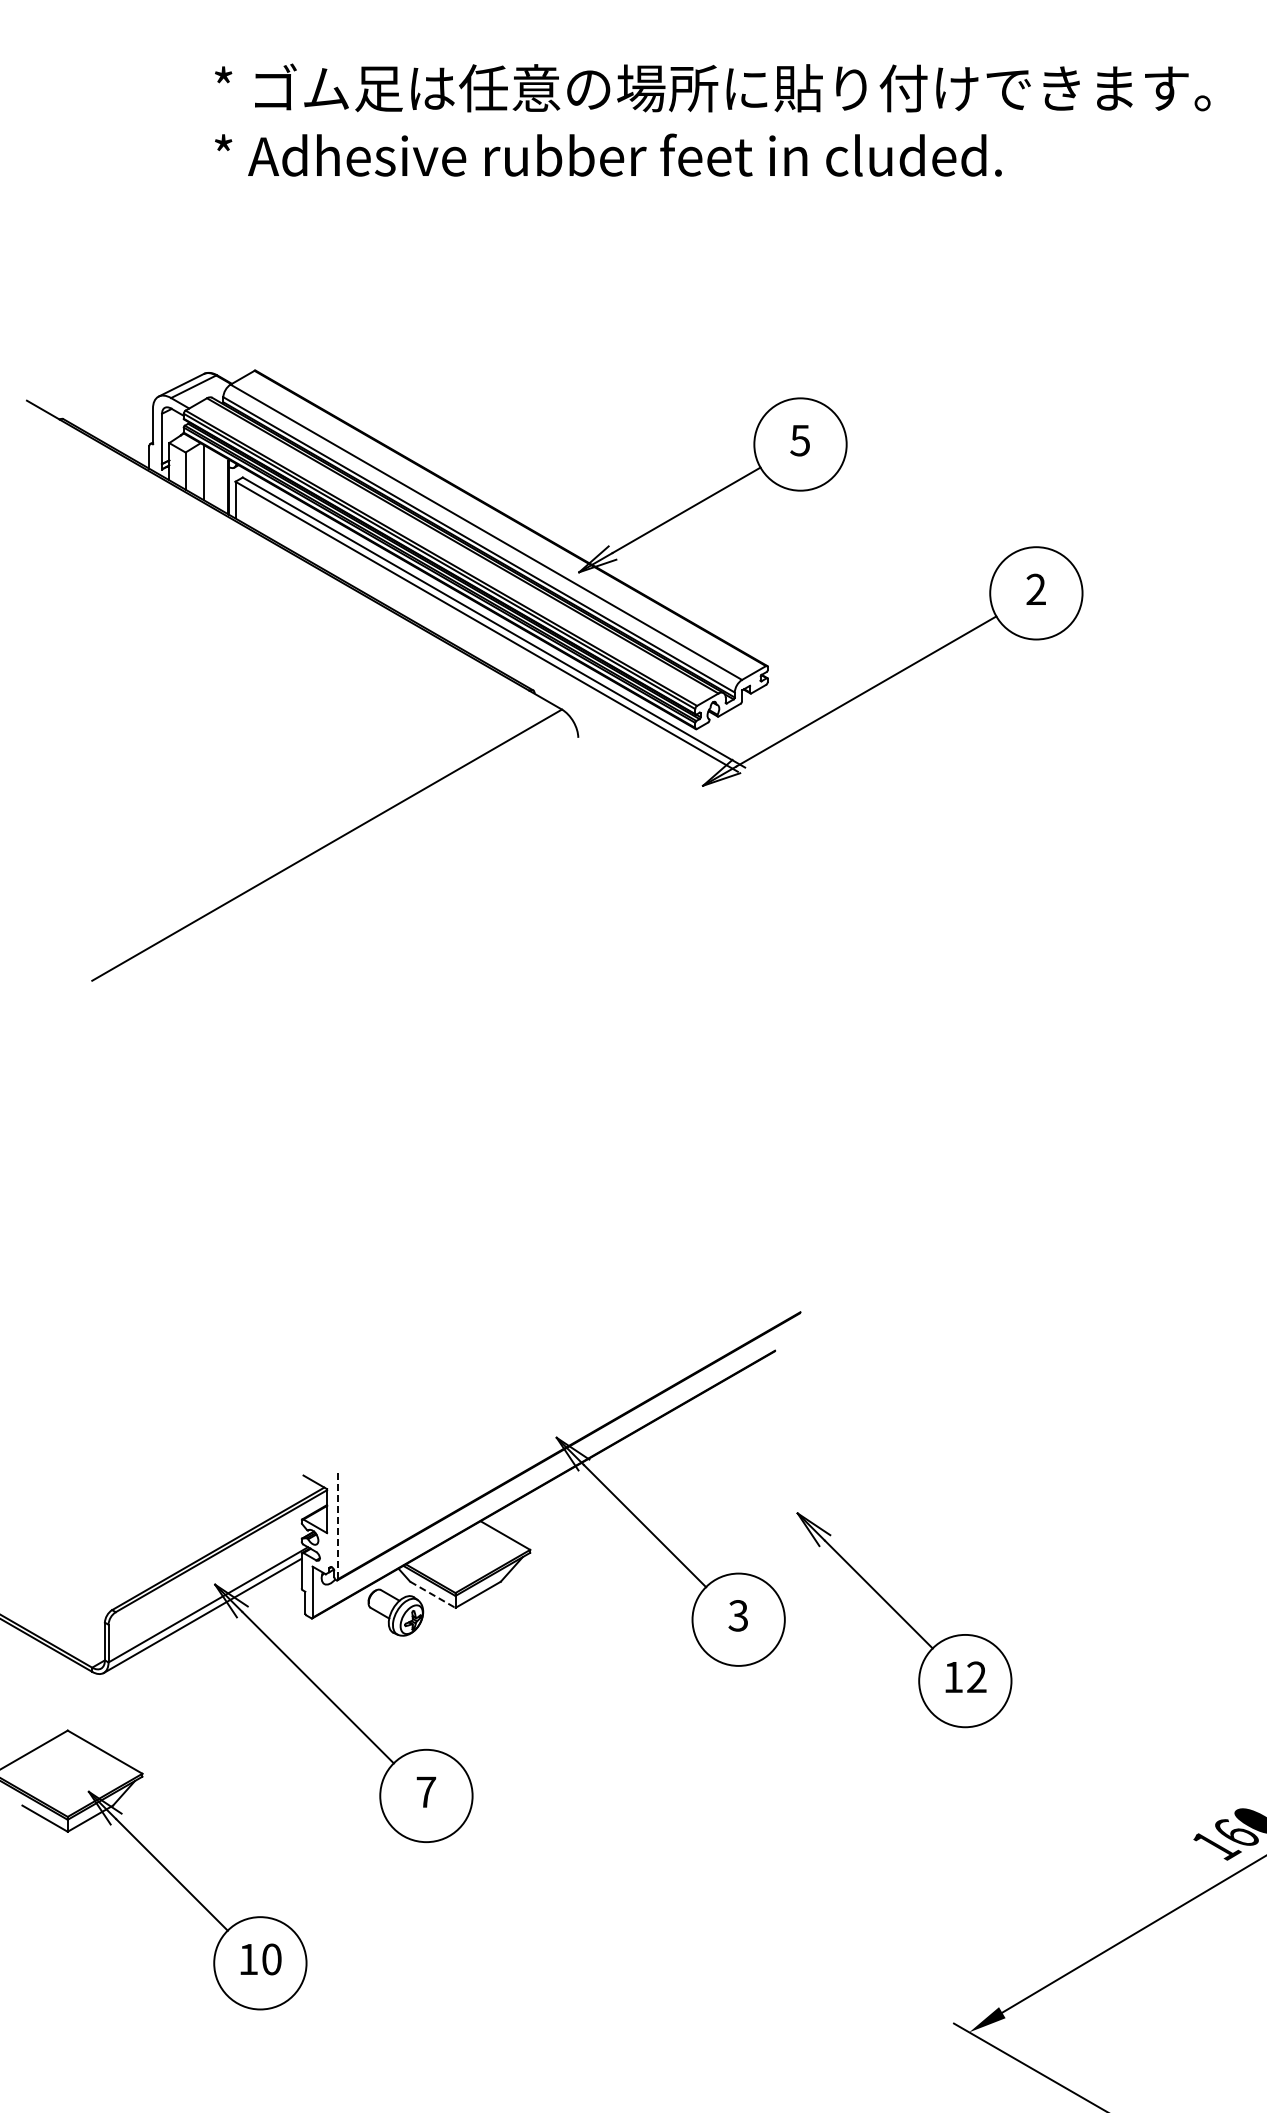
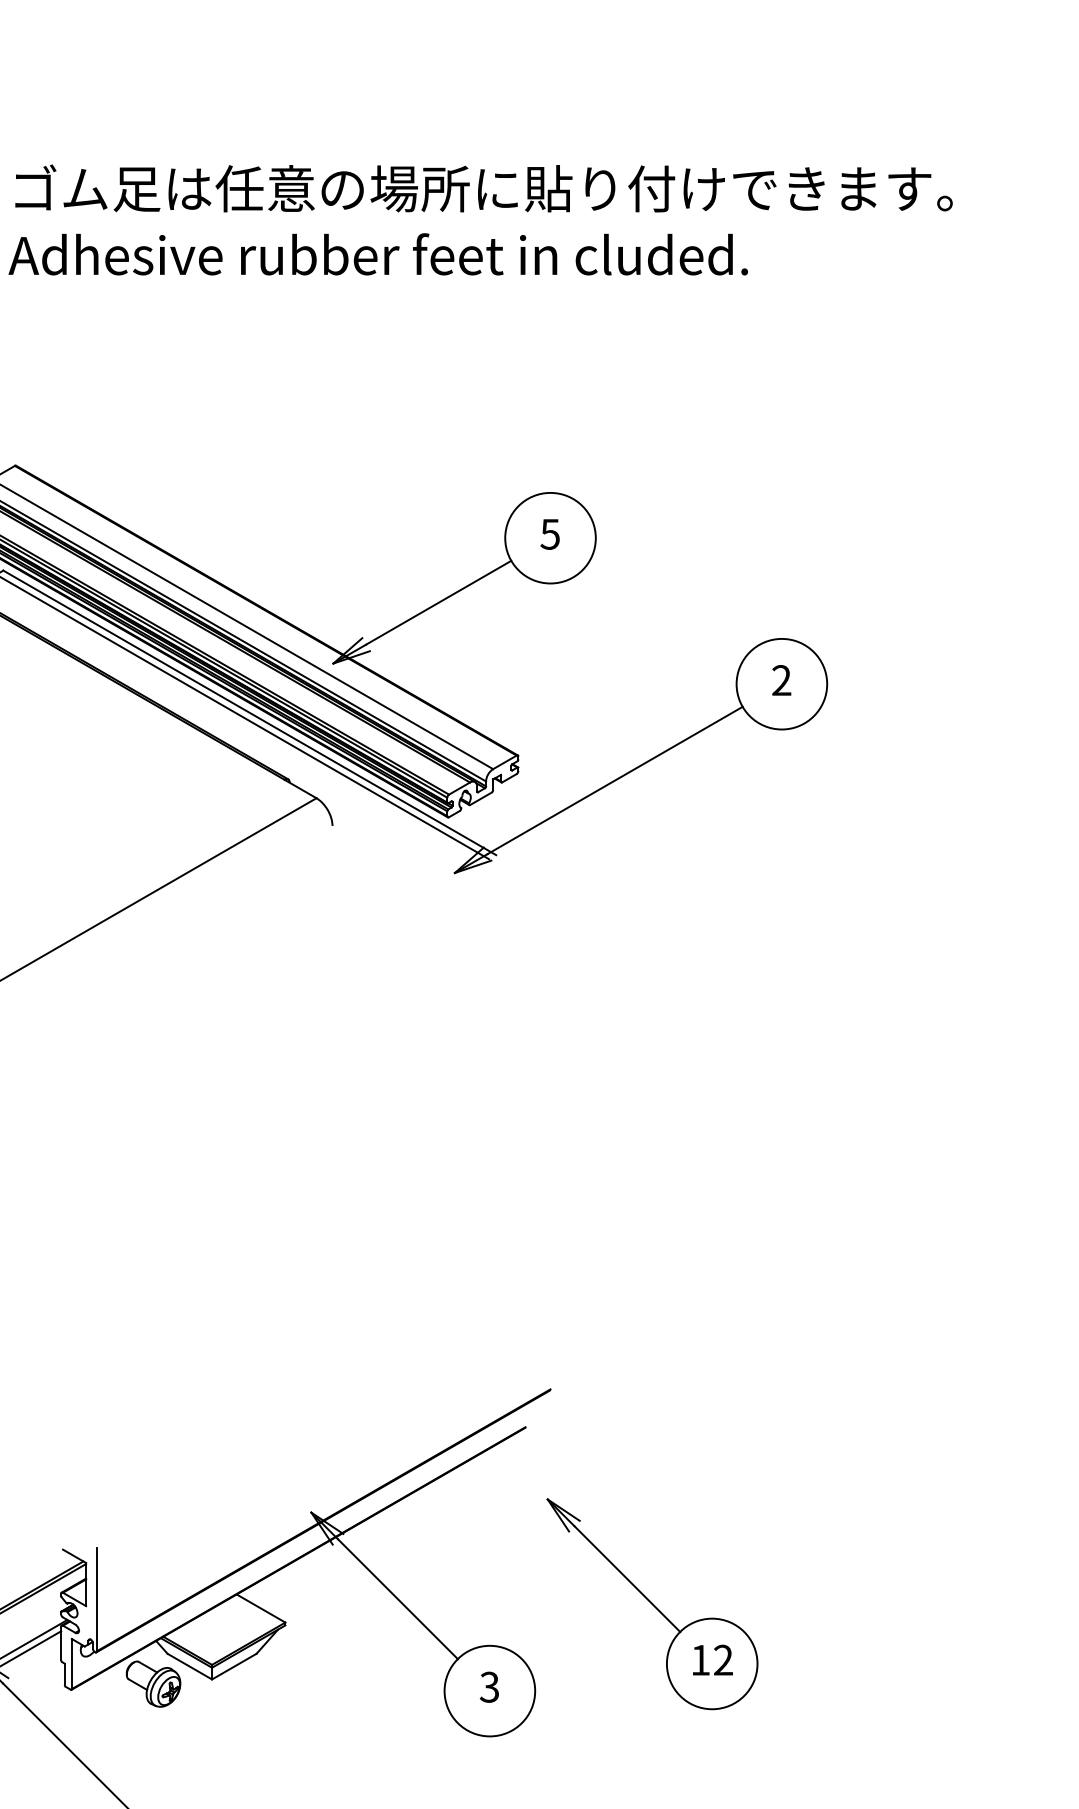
line: (337, 1526) -> (96, 1599), dashed -> solid
line: (433, 1595) -> (190, 1667), dashed -> solid
part: (904, 1620) -> (652, 1604), moved

